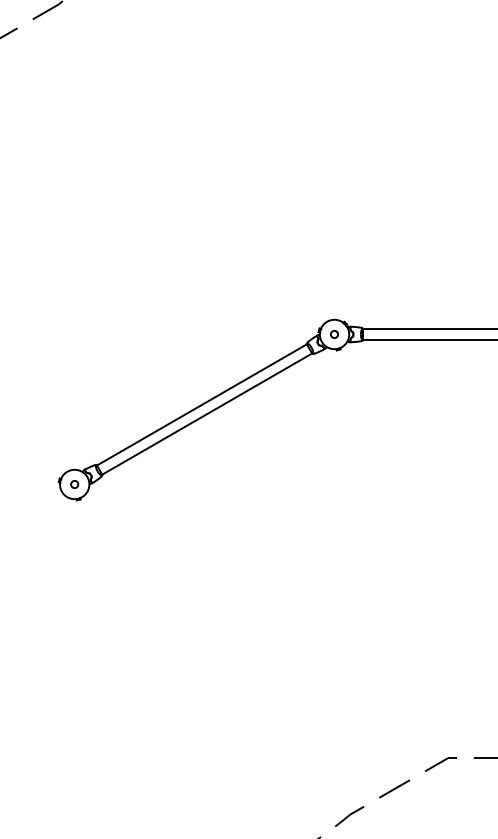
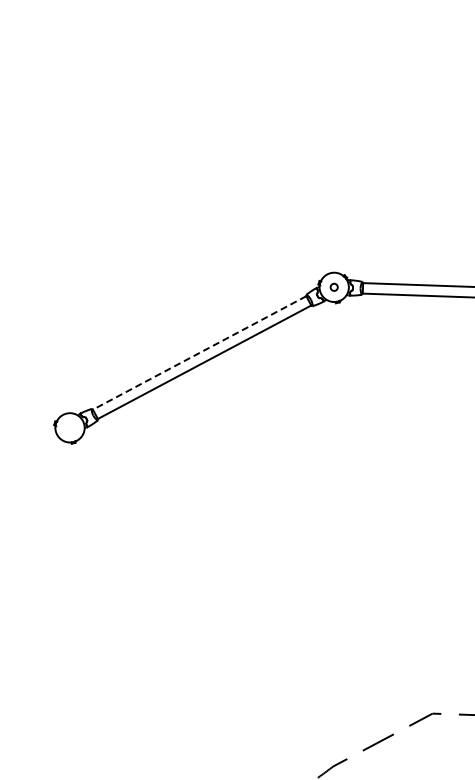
line: (201, 405) -> (199, 353), solid -> dashed
circle: (74, 484) -> (69, 427), removed

